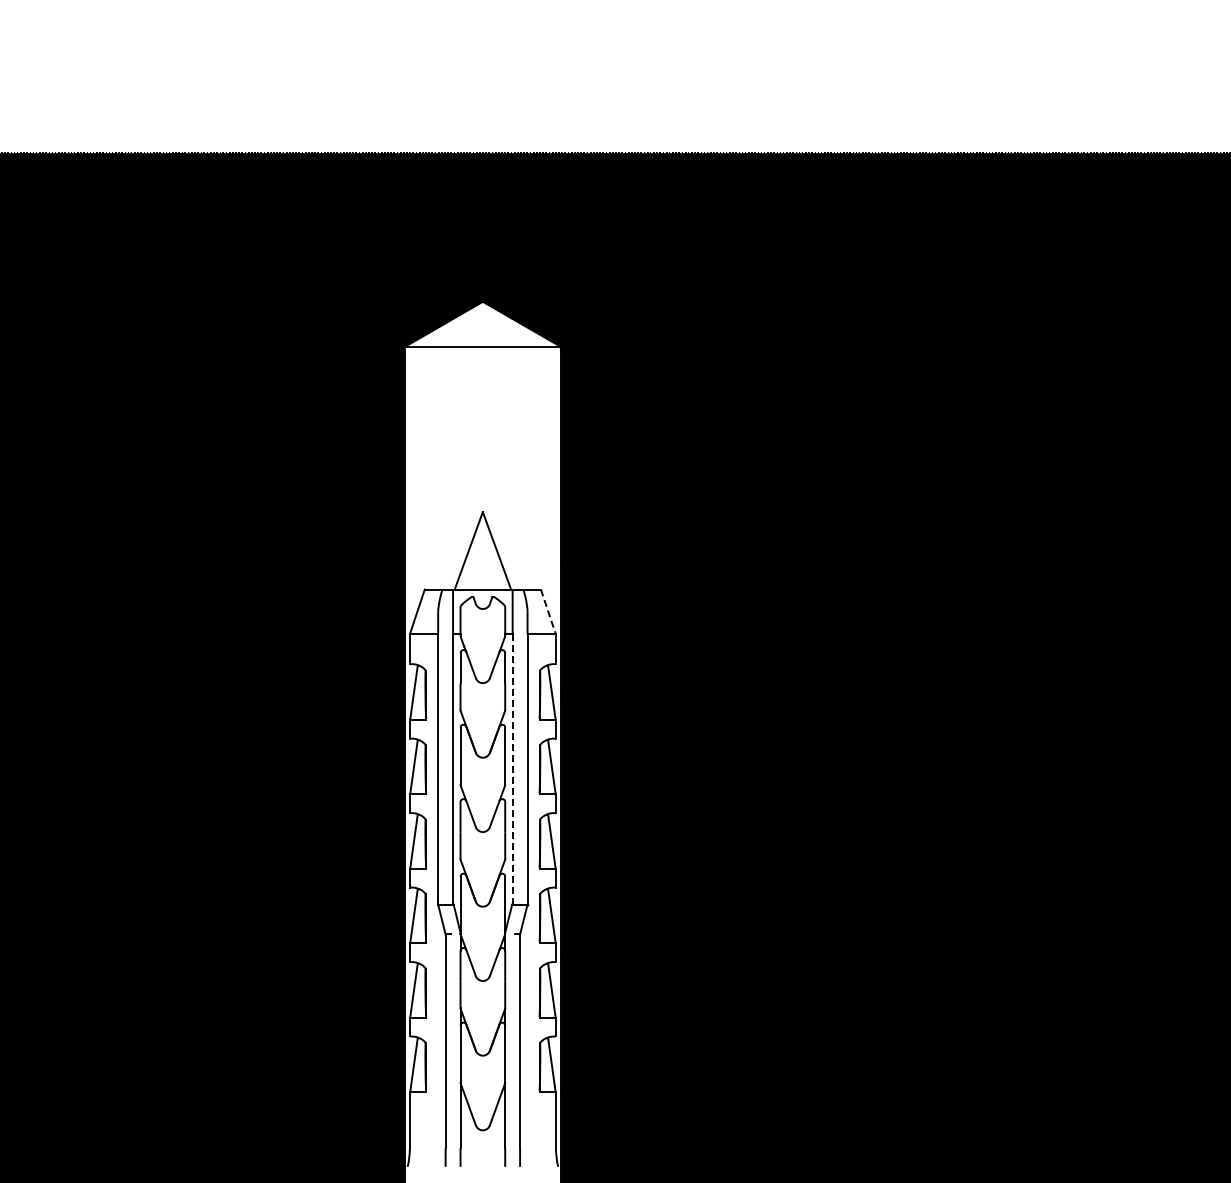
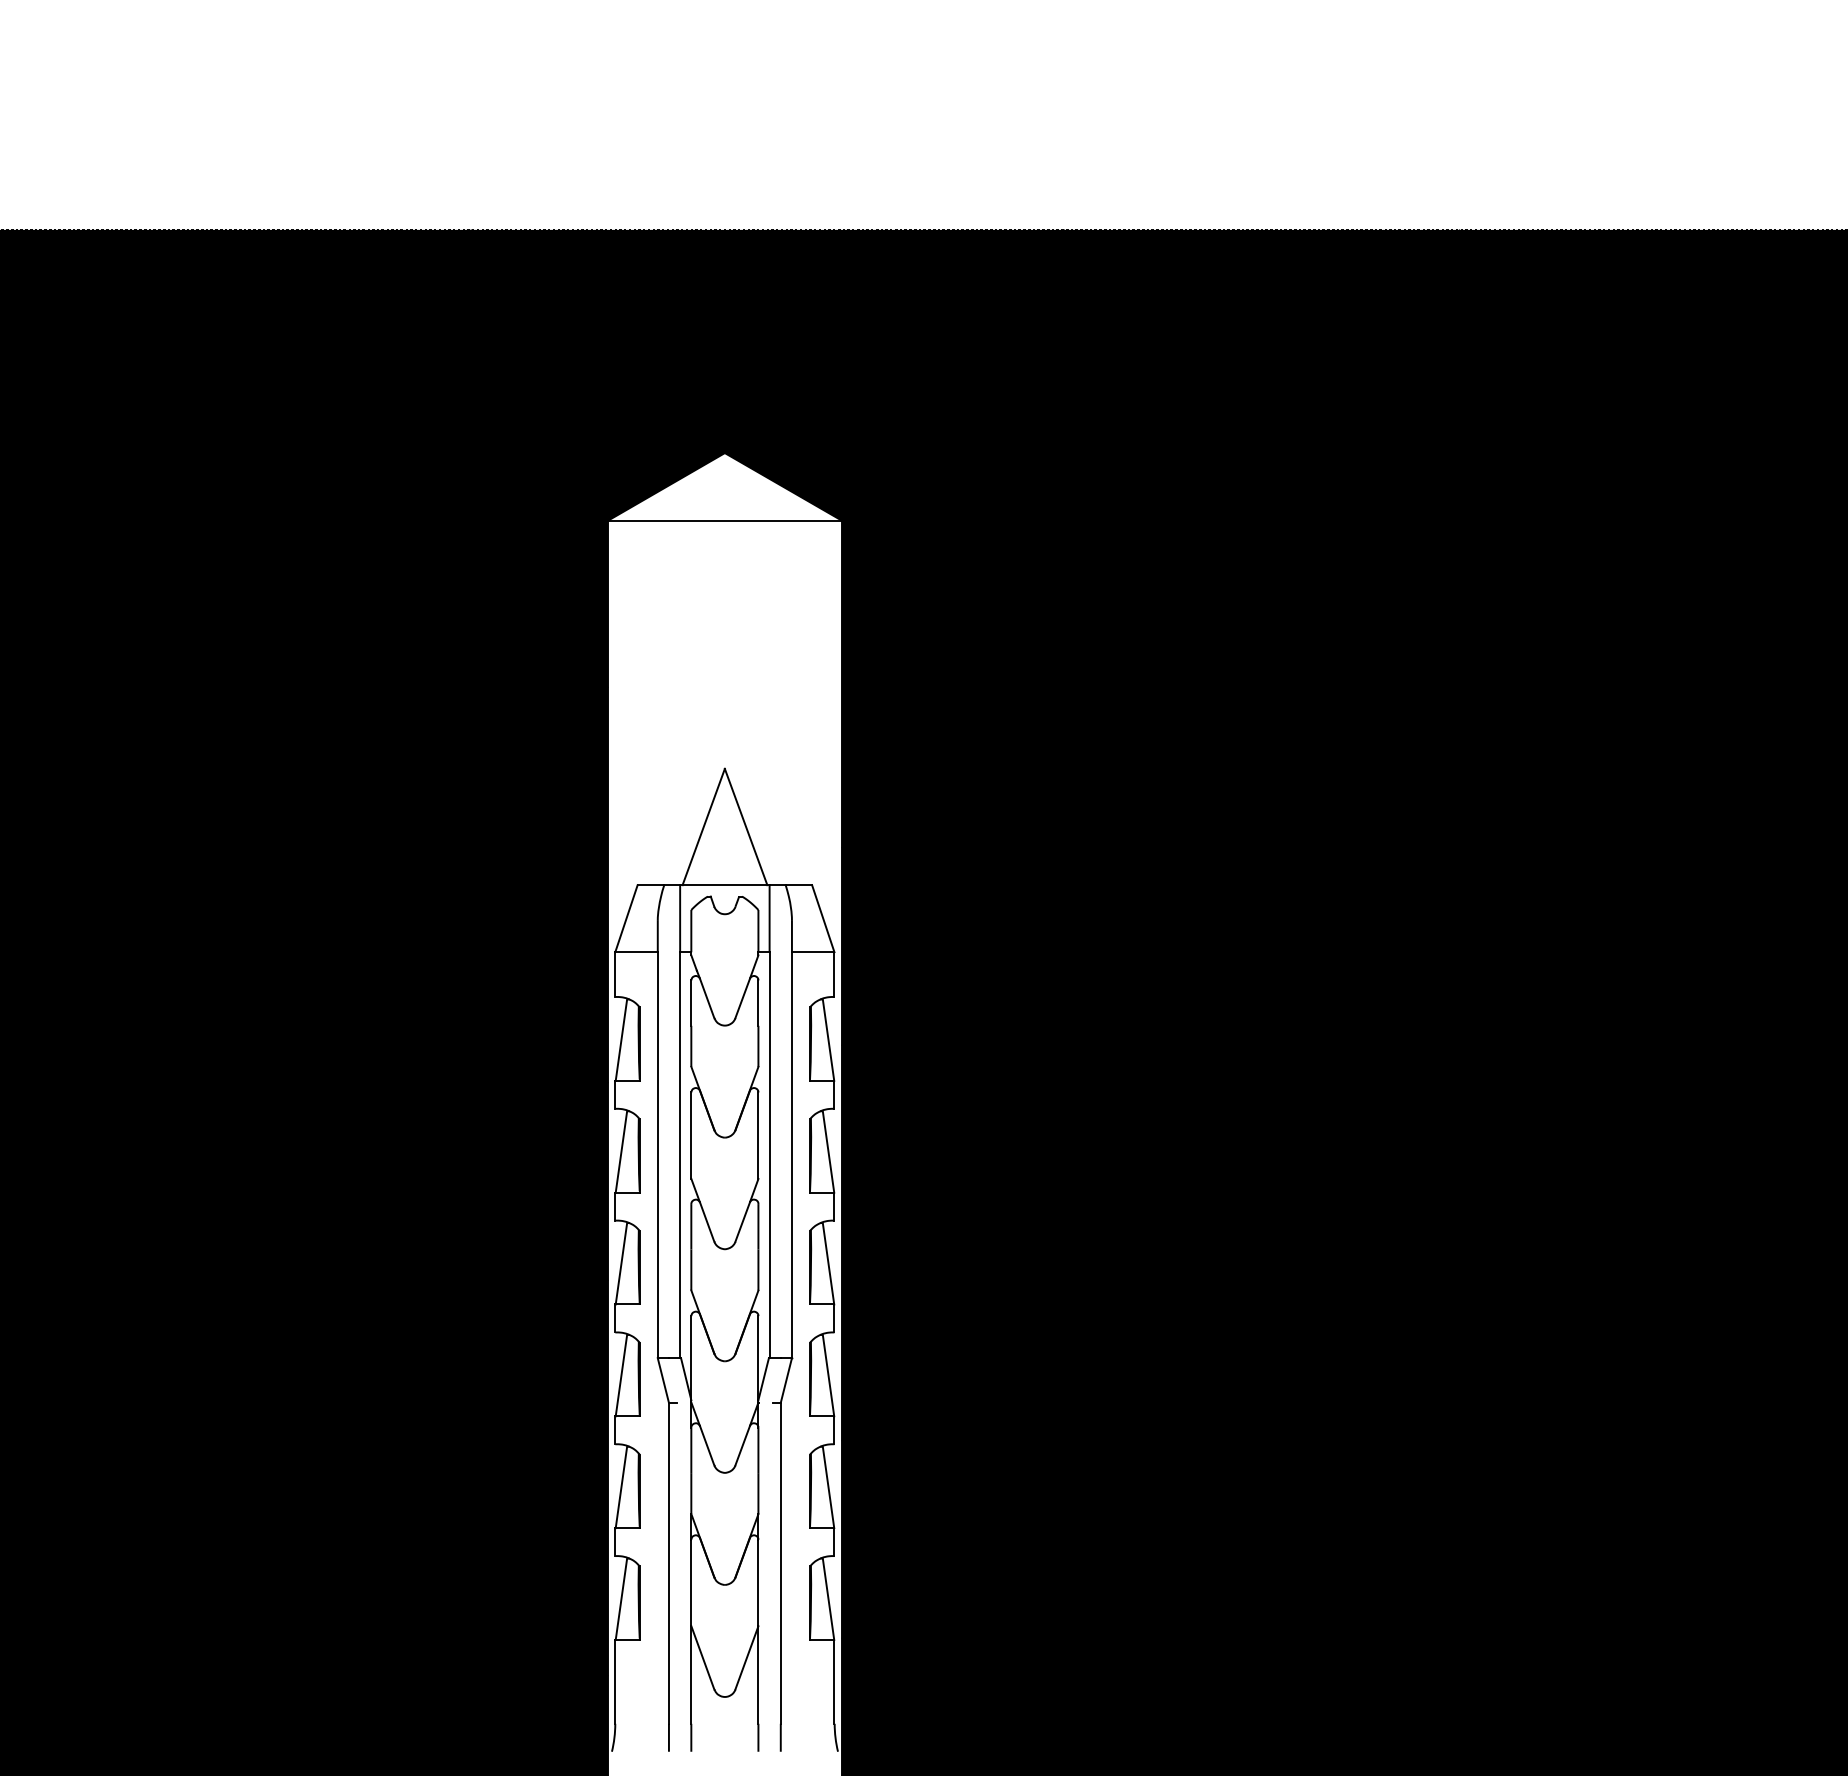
line: (548, 611) -> (823, 918), dashed -> solid
line: (512, 768) -> (769, 1153), dashed -> solid

